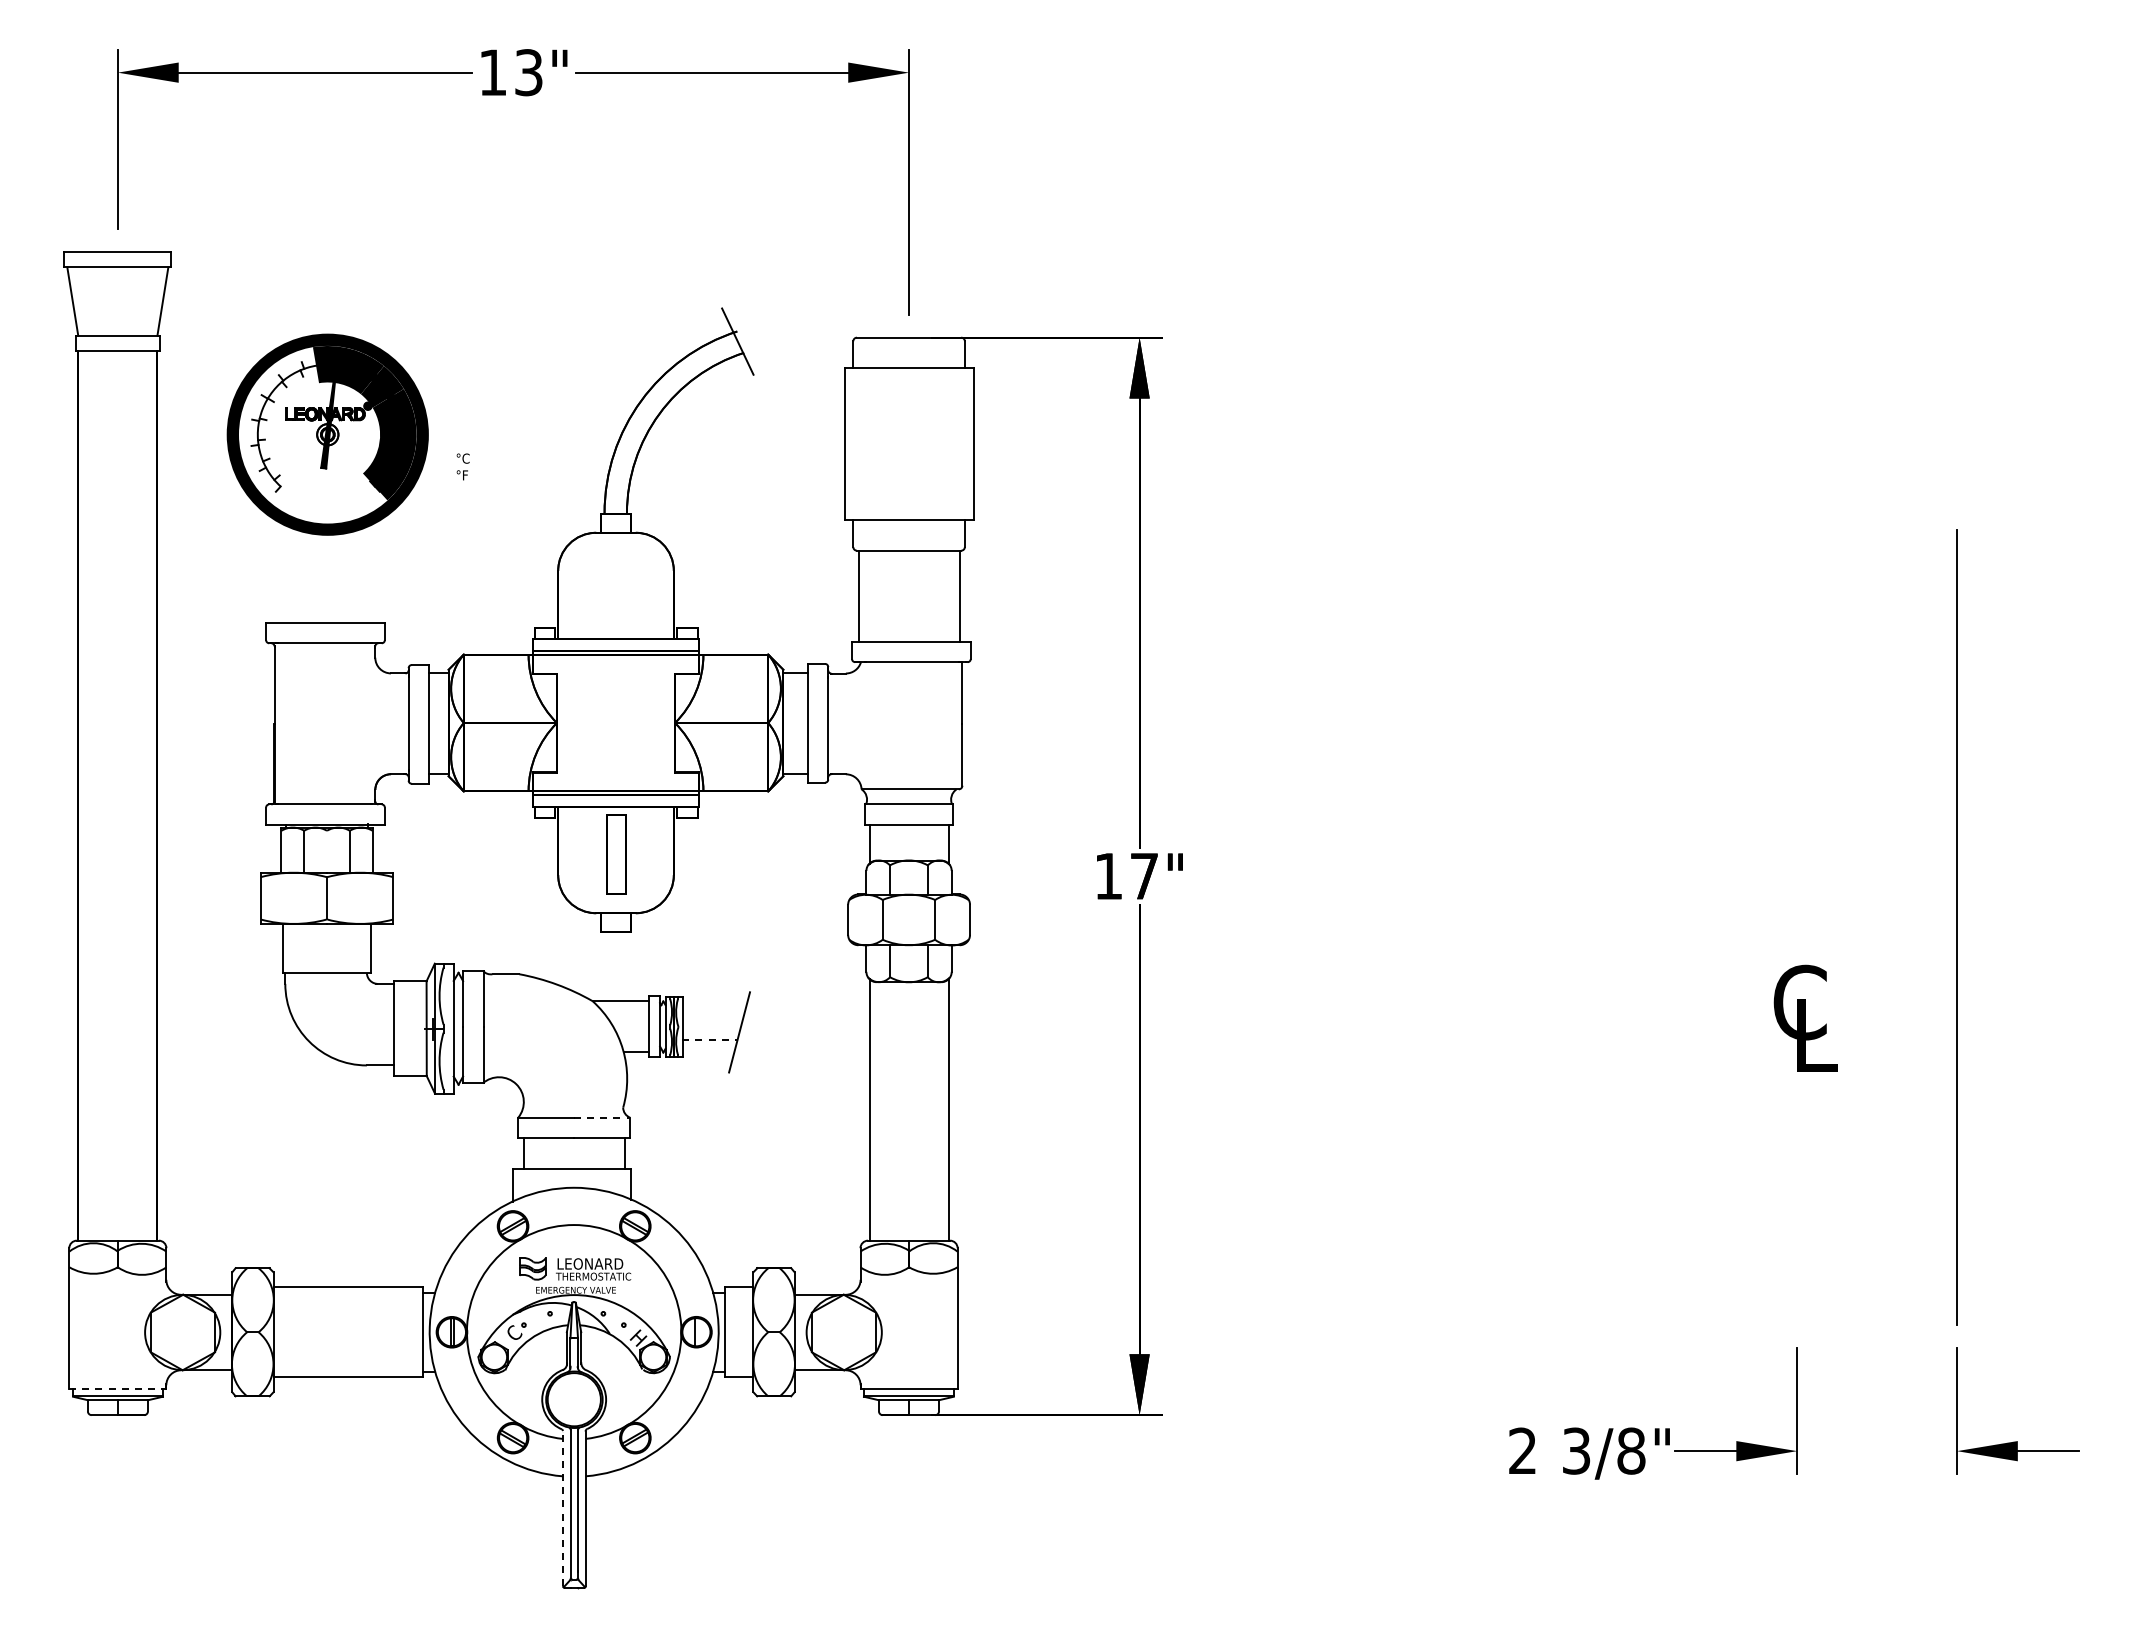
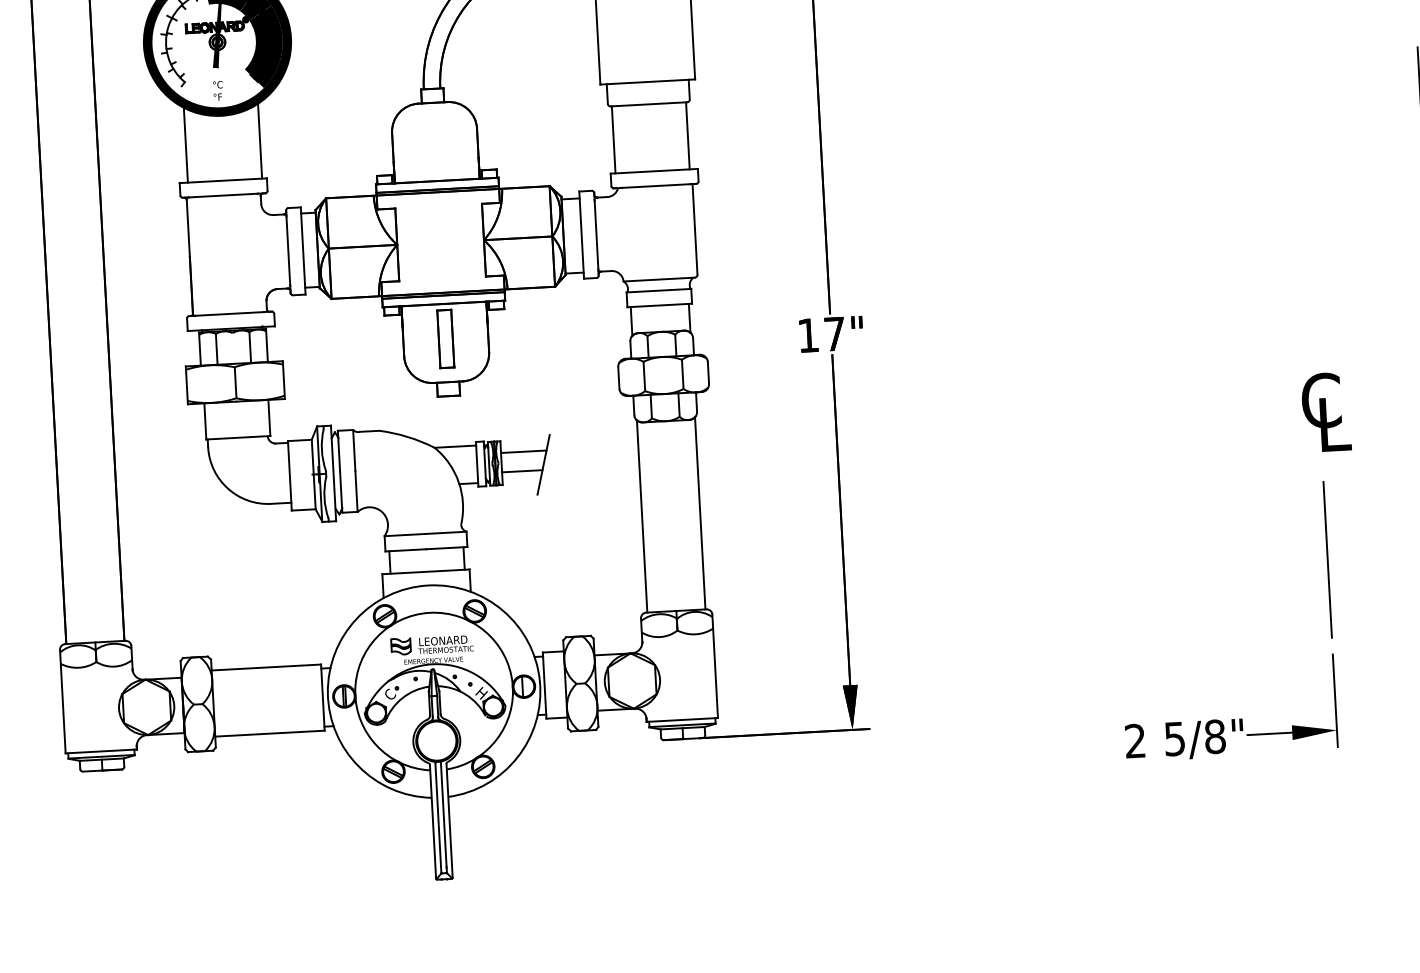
text: (462, 466) -> (217, 90), moved
line: (277, 571) -> (186, 144), added
line: (378, 571) -> (260, 140), added
line: (713, 1013) -> (523, 451), added
line: (710, 1039) -> (522, 471), dashed -> solid
line: (602, 1117) -> (446, 532), dashed -> solid
line: (1797, 1219) -> (1327, 560), added
line: (117, 1389) -> (101, 751), dashed -> solid
text: (1576, 1450) -> (1174, 738), 3/8" -> 5/8"
line: (563, 1508) -> (433, 821), dashed -> solid

